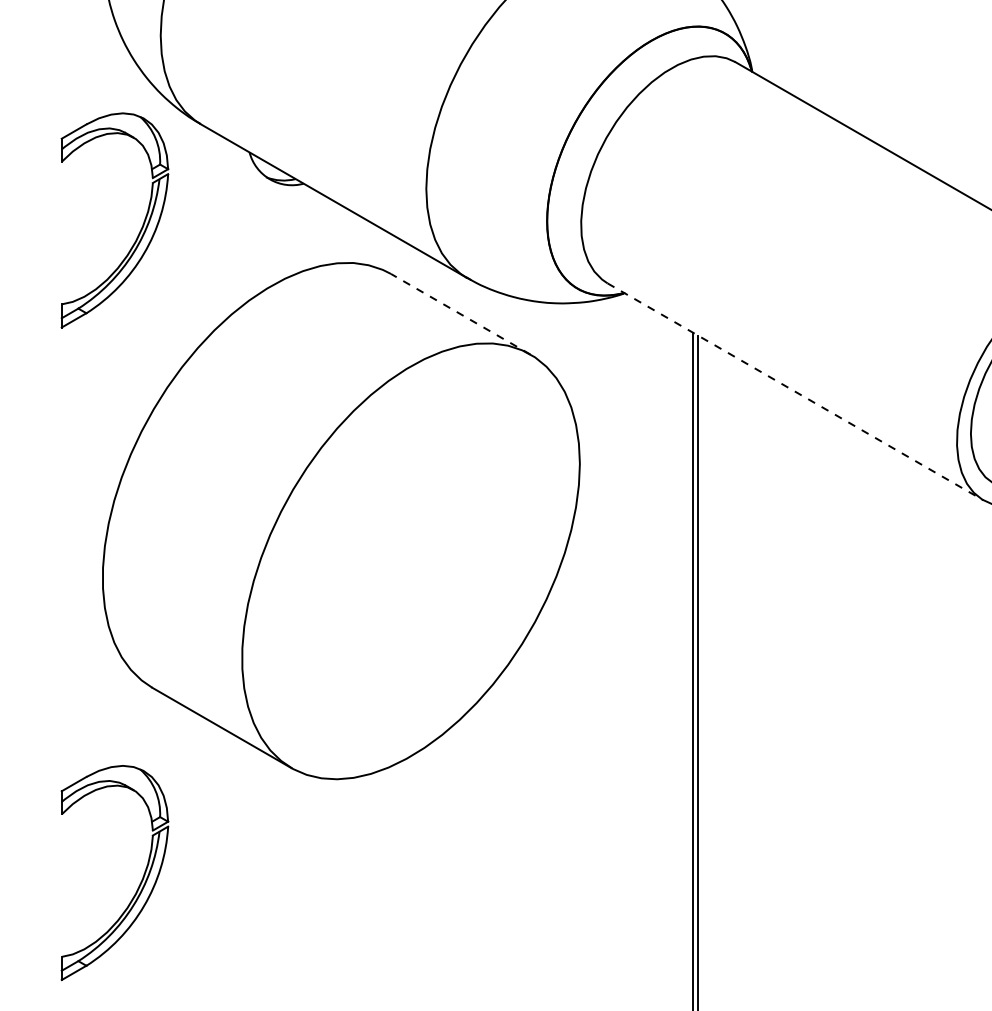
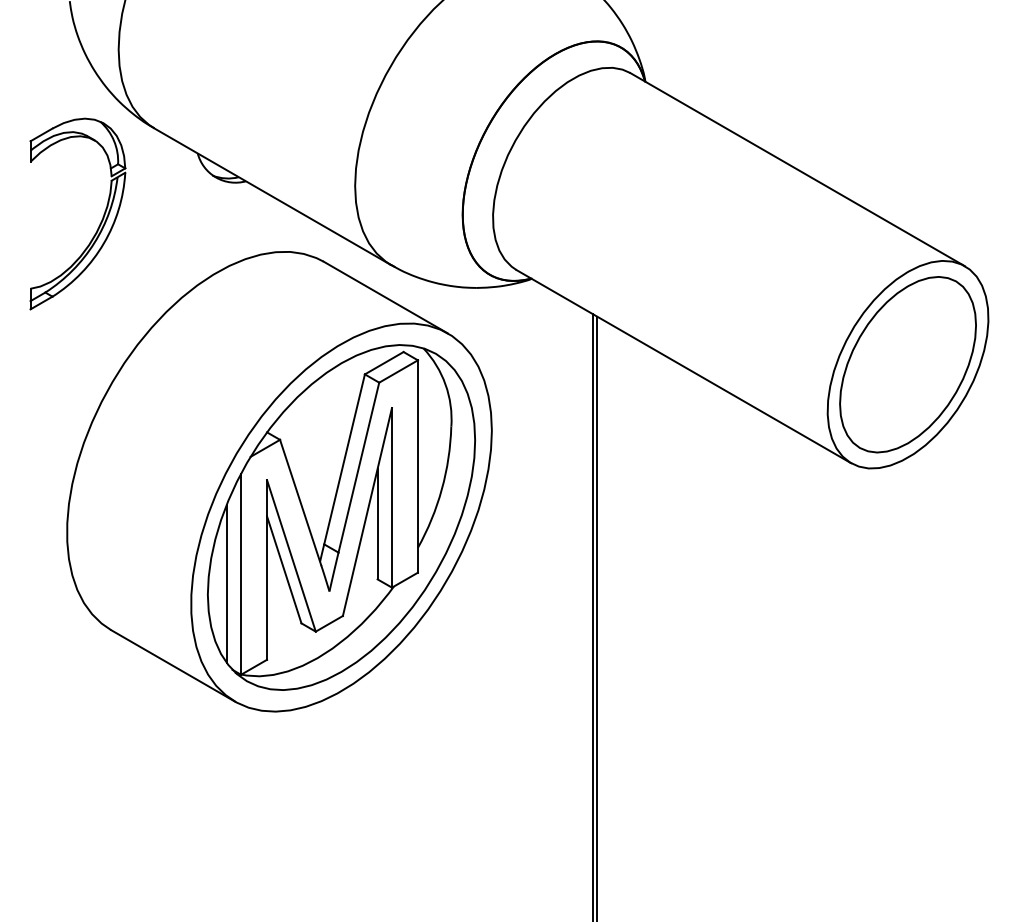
line: (460, 314) -> (385, 297), dashed -> solid
line: (796, 391) -> (684, 366), dashed -> solid
part: (410, 561) -> (341, 517), added
part: (140, 881) -> (100, 802), removed

